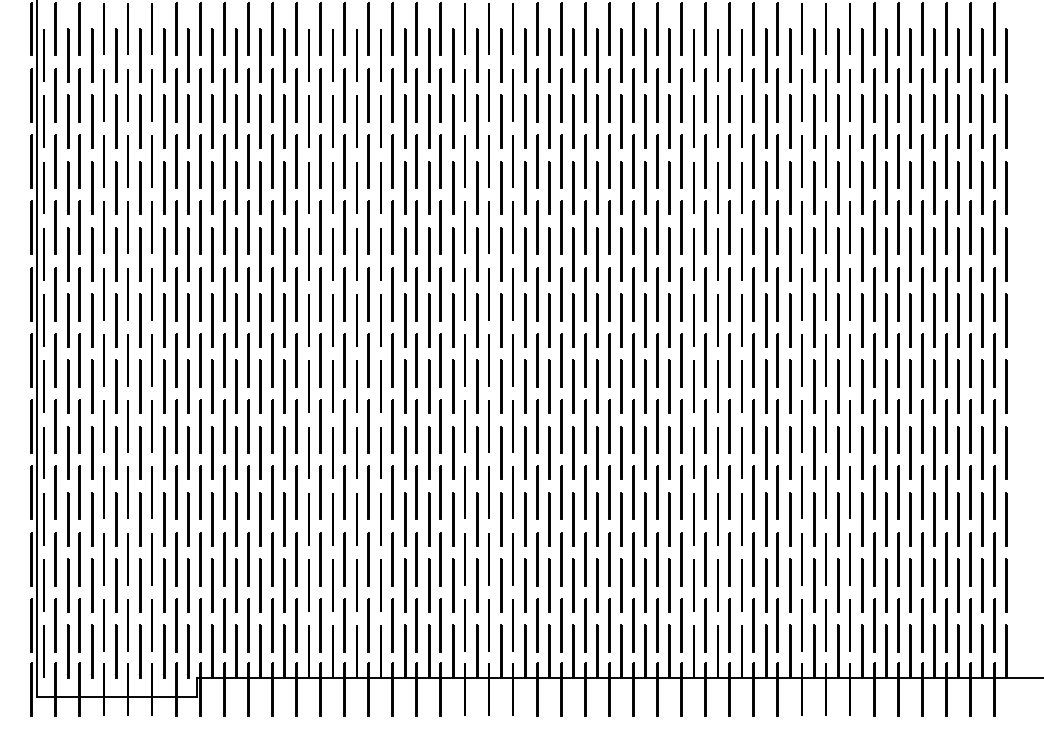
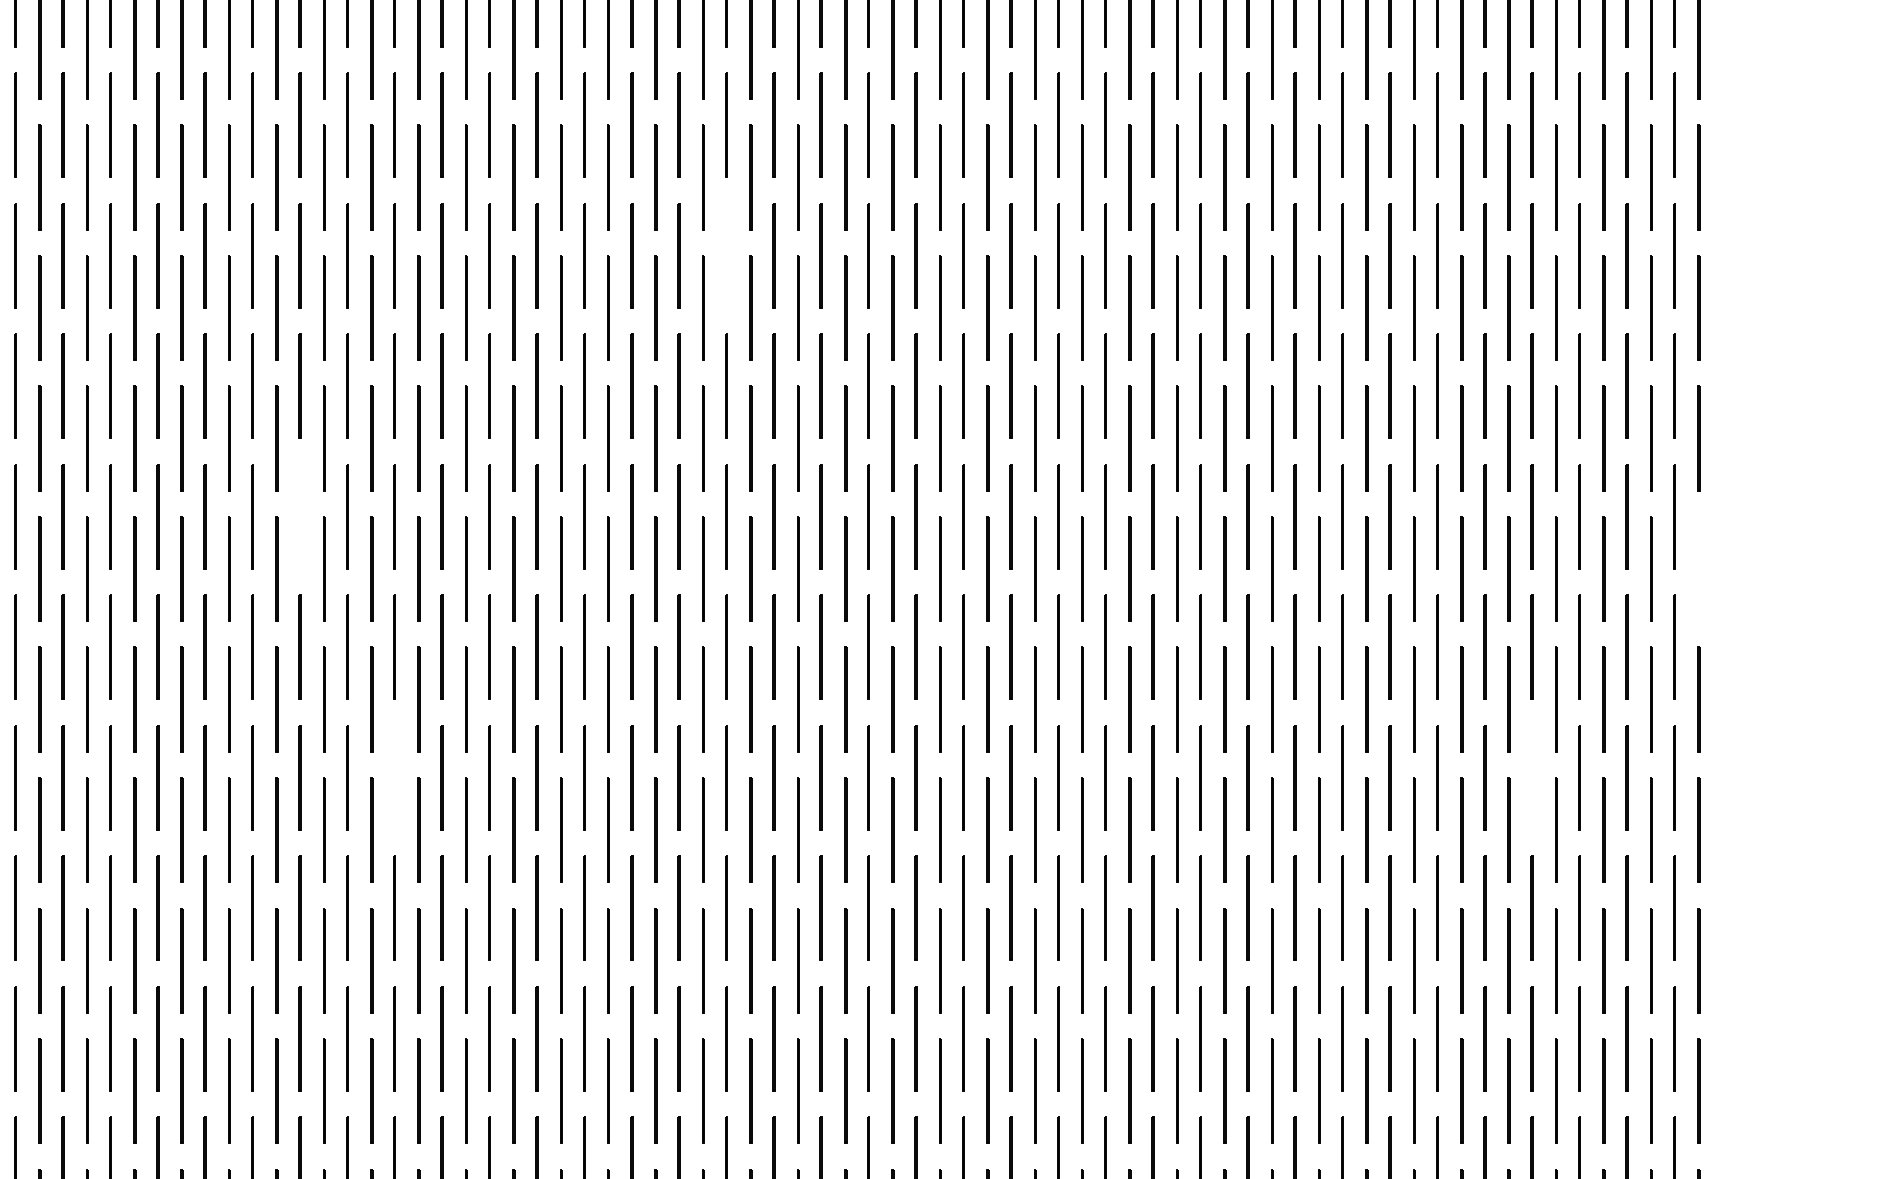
line: (512, 161) -> (725, 255), removed
line: (296, 294) -> (300, 517), removed
line: (1006, 320) -> (1698, 568), removed
line: (344, 426) -> (394, 777), removed
line: (922, 426) -> (1532, 777), removed

